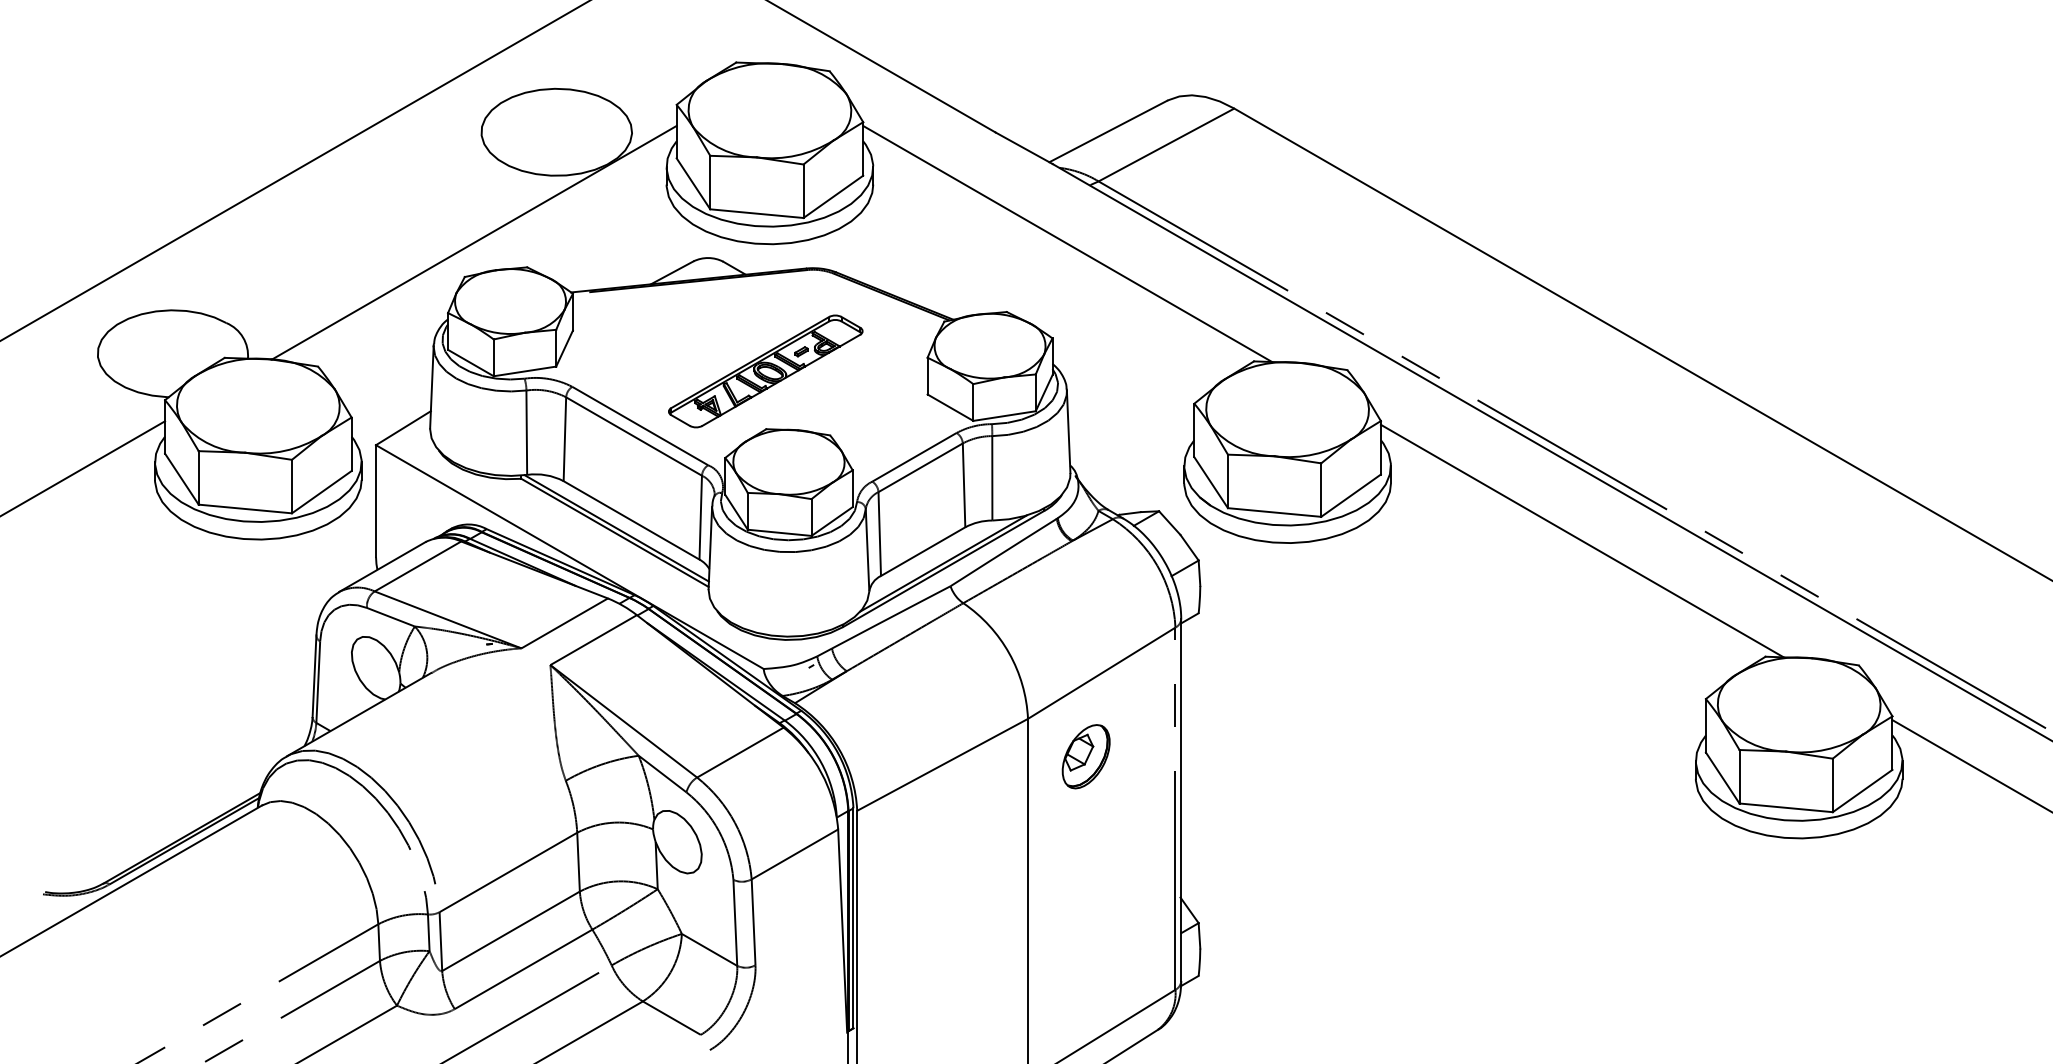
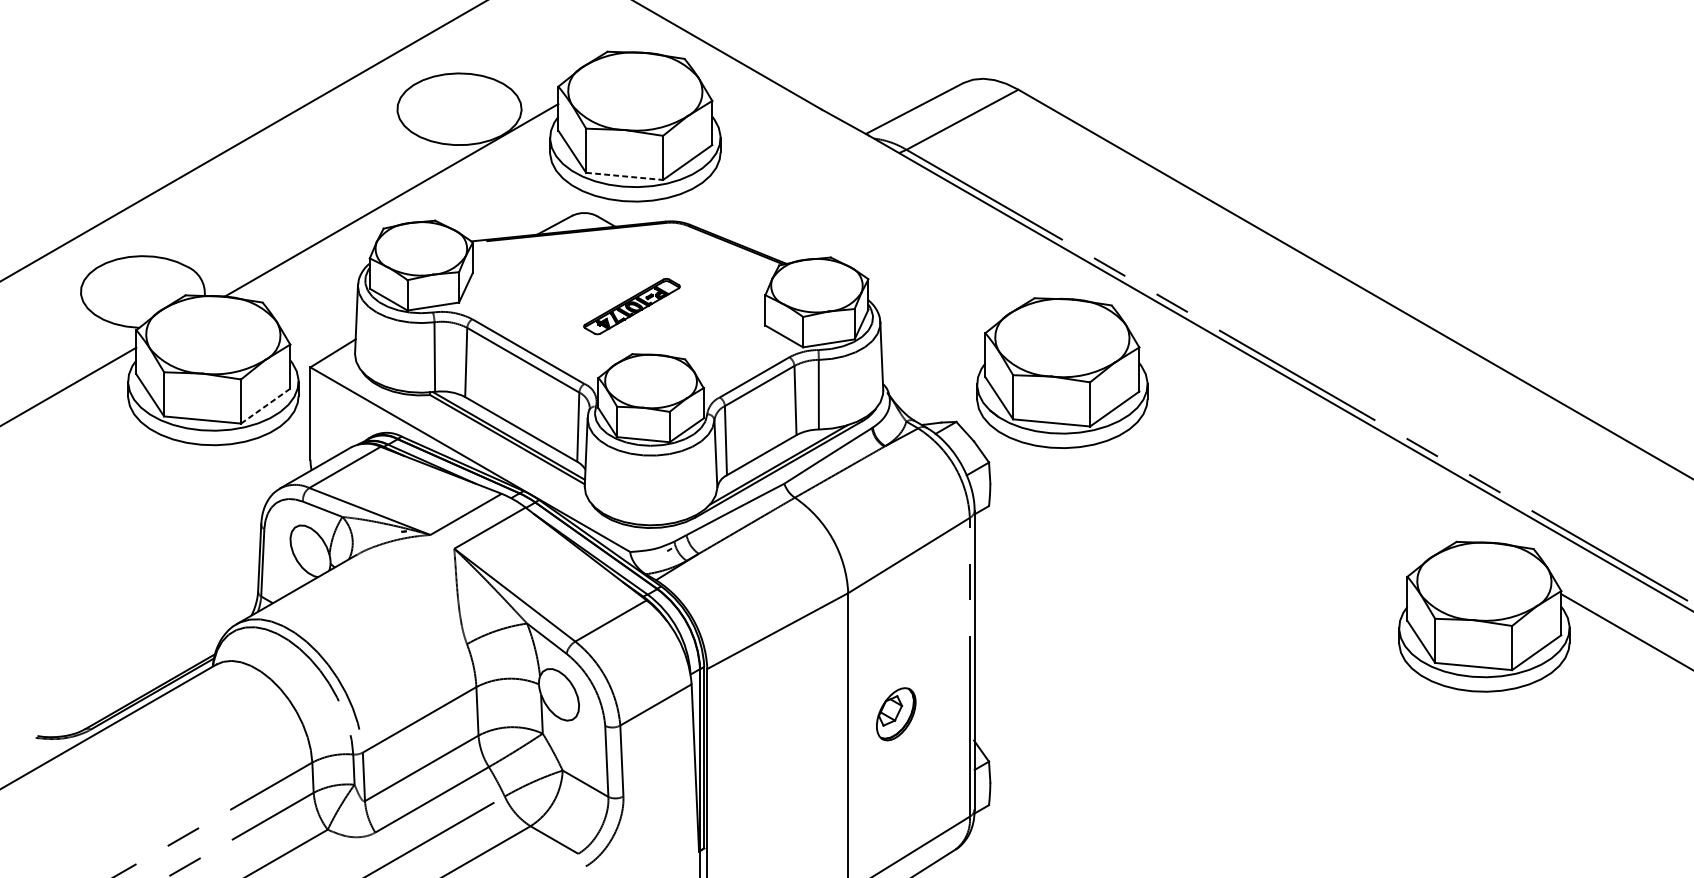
line: (756, 213) -> (624, 176), solid -> dashed
line: (1067, 243) -> (880, 201), removed
part: (765, 371) -> (631, 306), size x0.6
line: (321, 492) -> (265, 406), solid -> dashed
line: (1581, 540) -> (1304, 446), removed
part: (1085, 756) -> (895, 714), moved

